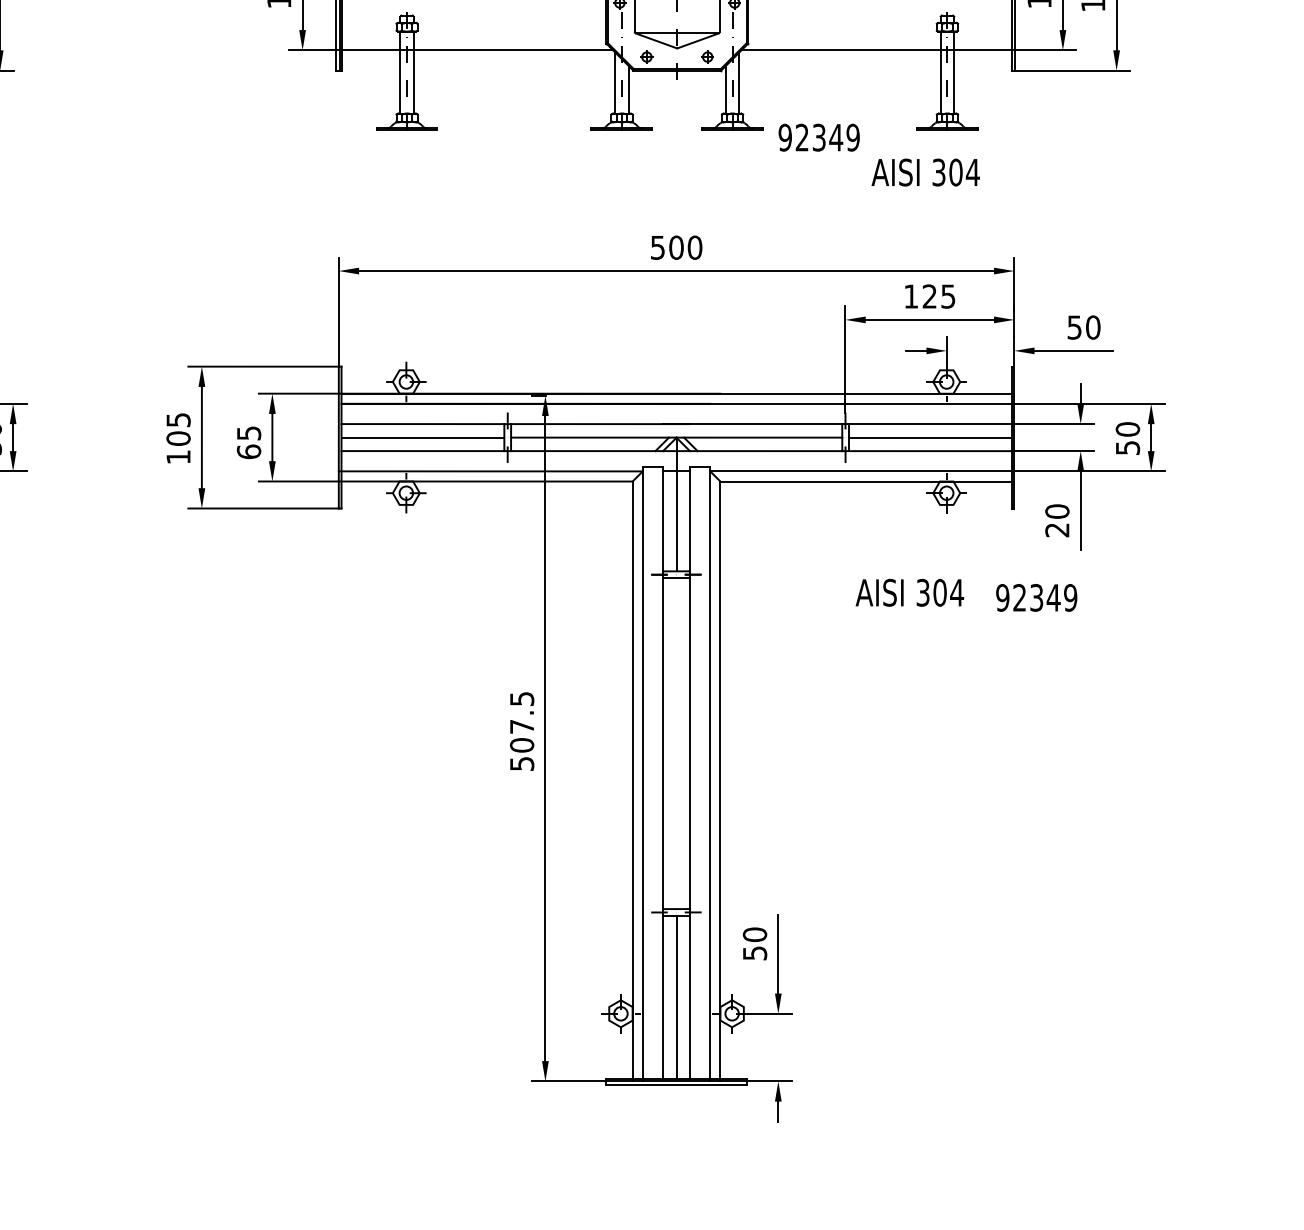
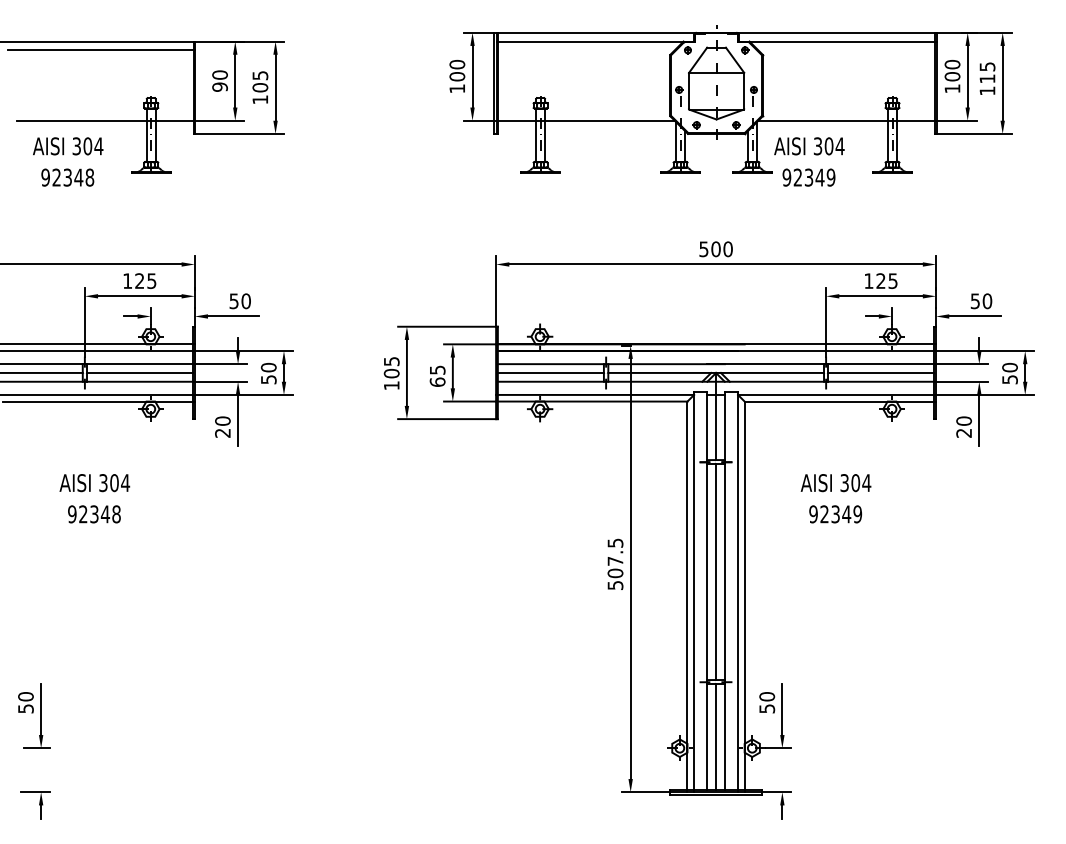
text: (925, 172) -> (809, 146), moved
text: (909, 593) -> (835, 483), moved
text: (1036, 598) -> (835, 514), moved
line: (677, 743) -> (716, 572), added

